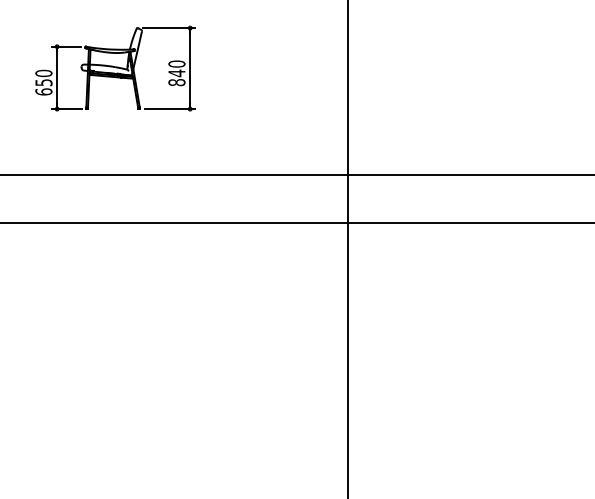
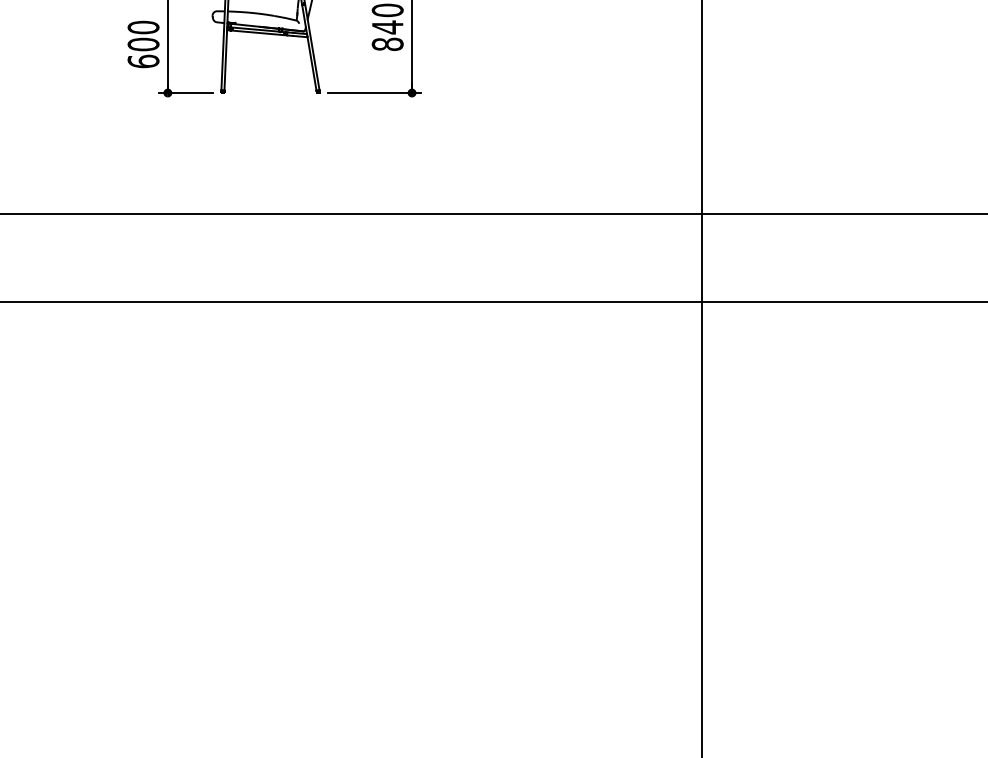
text: (43, 82) -> (142, 44), 650 -> 600

